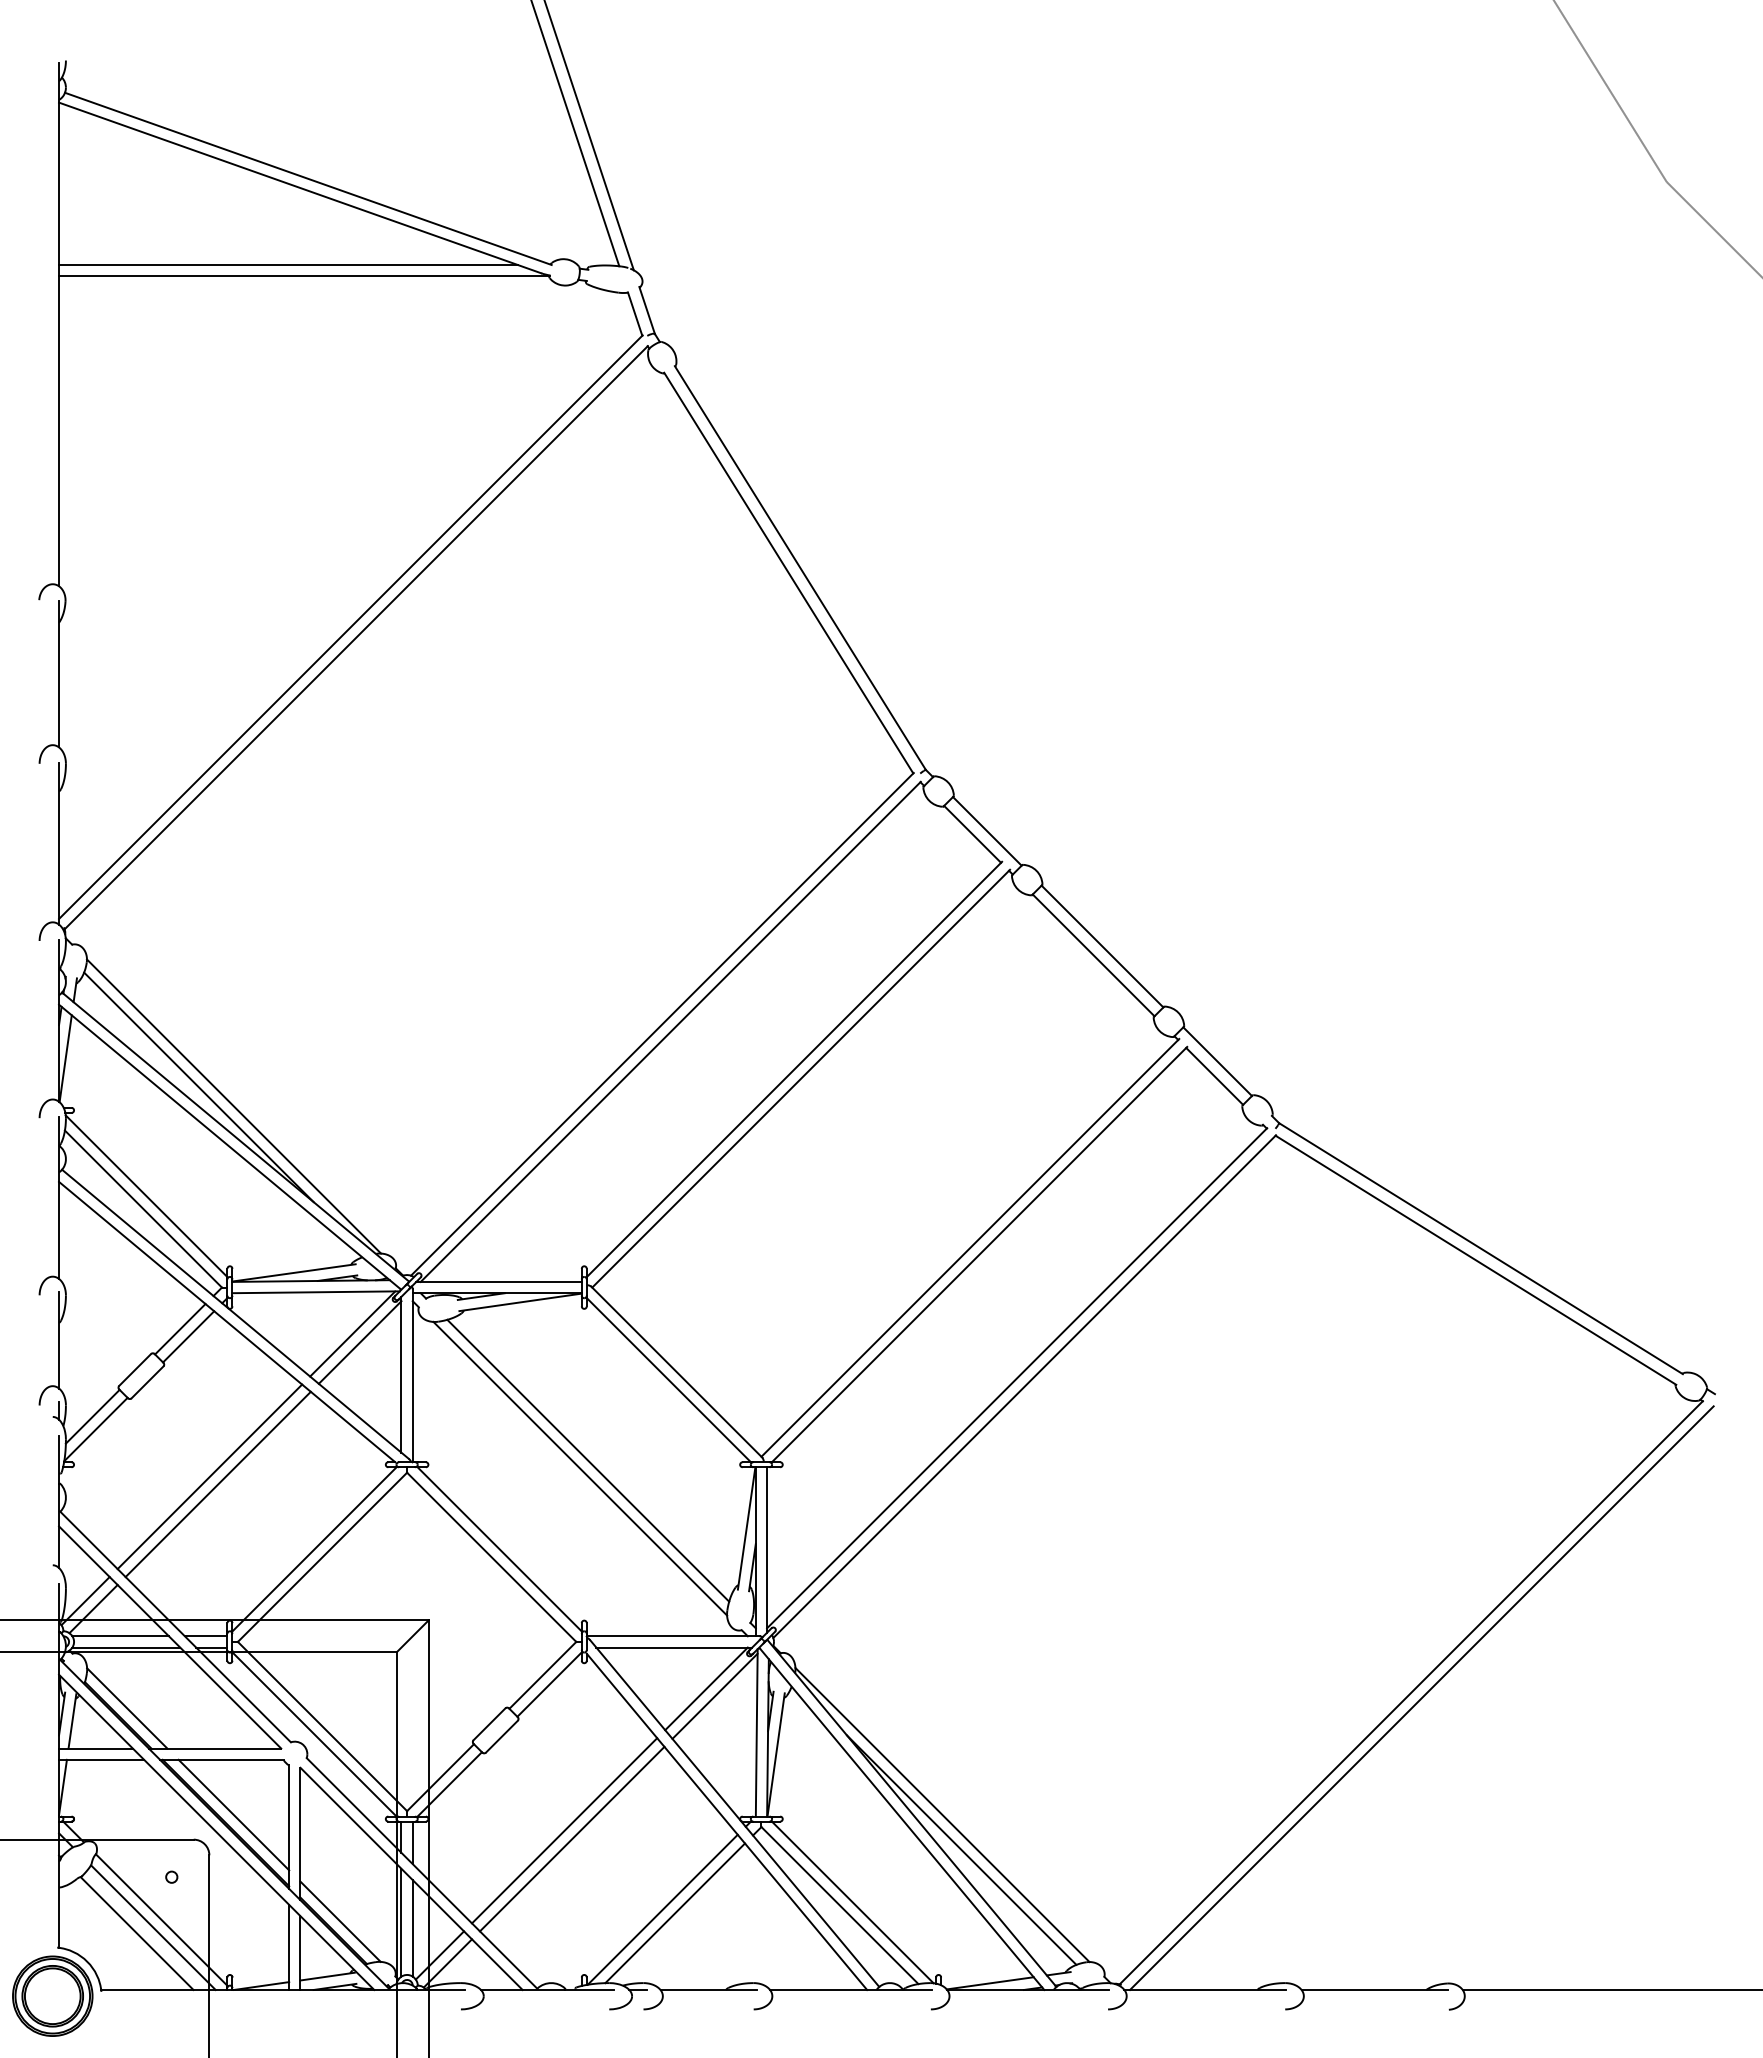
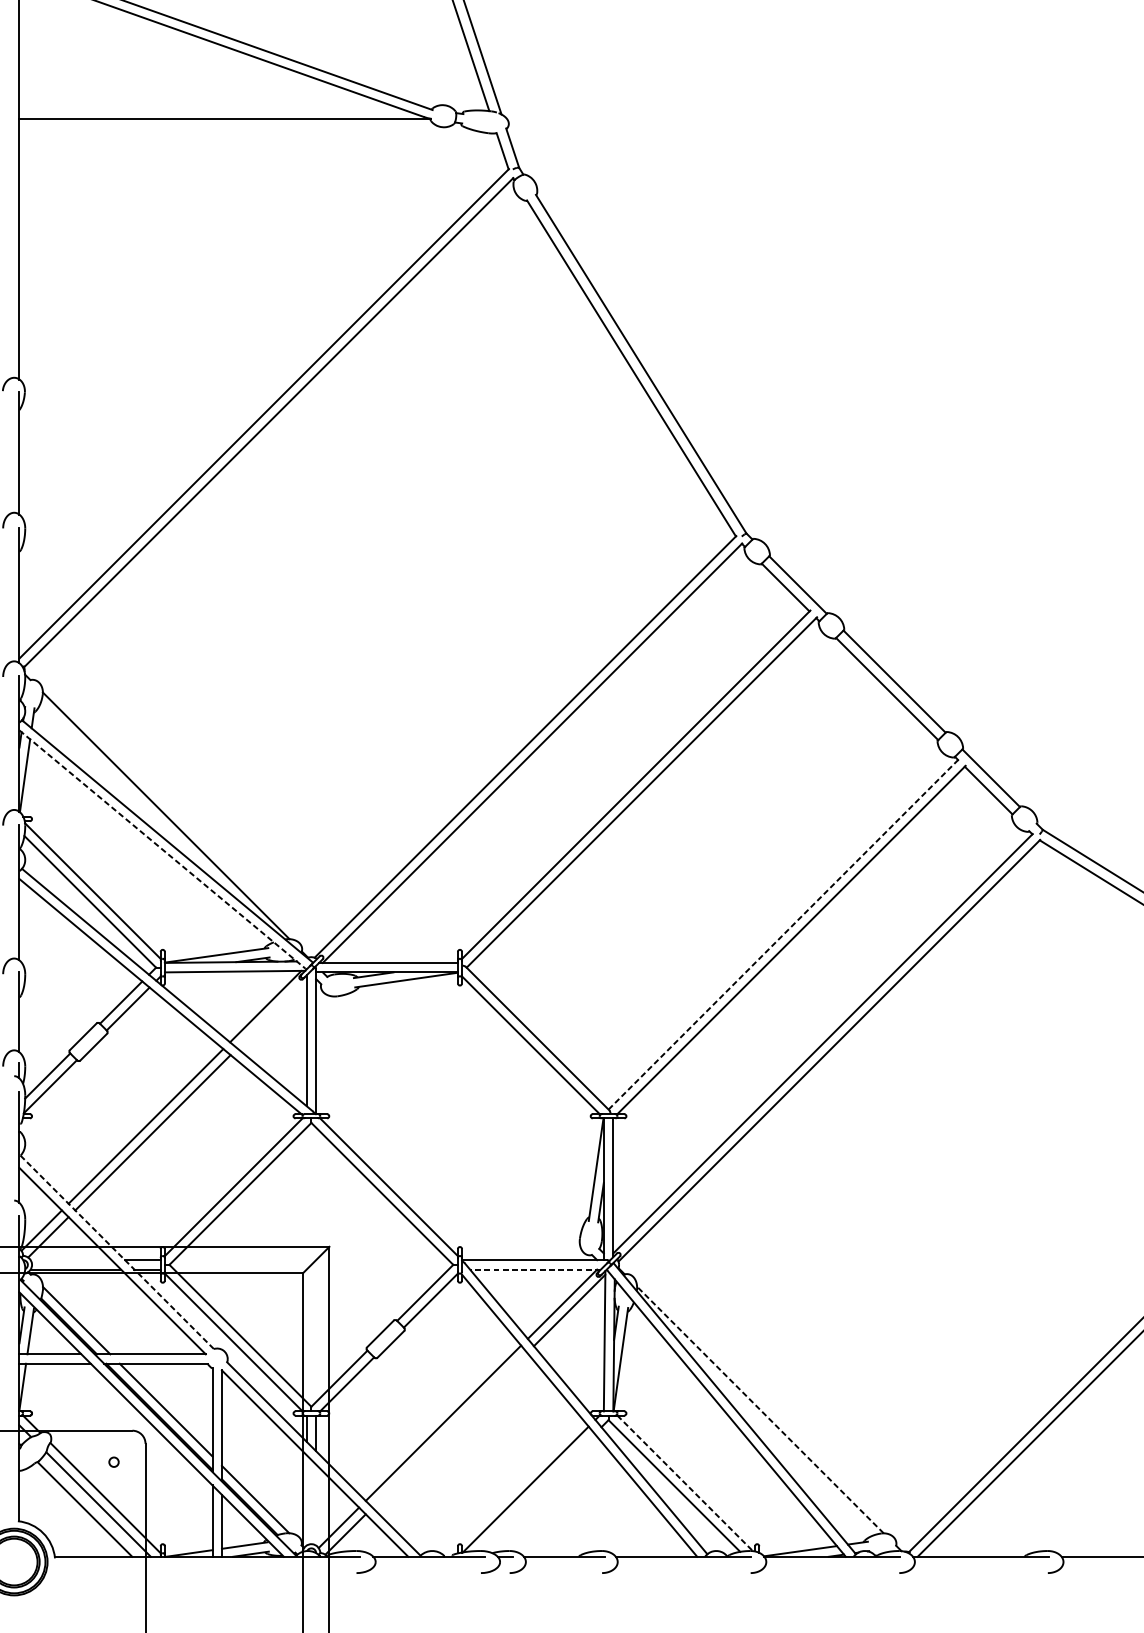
line: (288, 264) -> (211, 109), removed
line: (198, 1087) -> (136, 799), removed
line: (229, 1146) -> (162, 849), solid -> dashed
line: (970, 1247) -> (783, 934), solid -> dashed
line: (359, 1342) -> (271, 1013), removed
line: (588, 1460) -> (463, 1112), removed
line: (580, 1468) -> (456, 1119), removed
line: (175, 1627) -> (117, 1252), solid -> dashed
line: (120, 1636) -> (71, 1260), removed
line: (674, 1647) -> (535, 1269), solid -> dashed
line: (942, 1815) -> (760, 1410), solid -> dashed
line: (571, 1838) -> (449, 1429), removed
line: (961, 1849) -> (776, 1438), removed
line: (853, 1902) -> (685, 1483), solid -> dashed
line: (675, 1913) -> (536, 1492), removed
line: (401, 1922) -> (306, 1500), removed
line: (412, 1928) -> (315, 1505), removed

